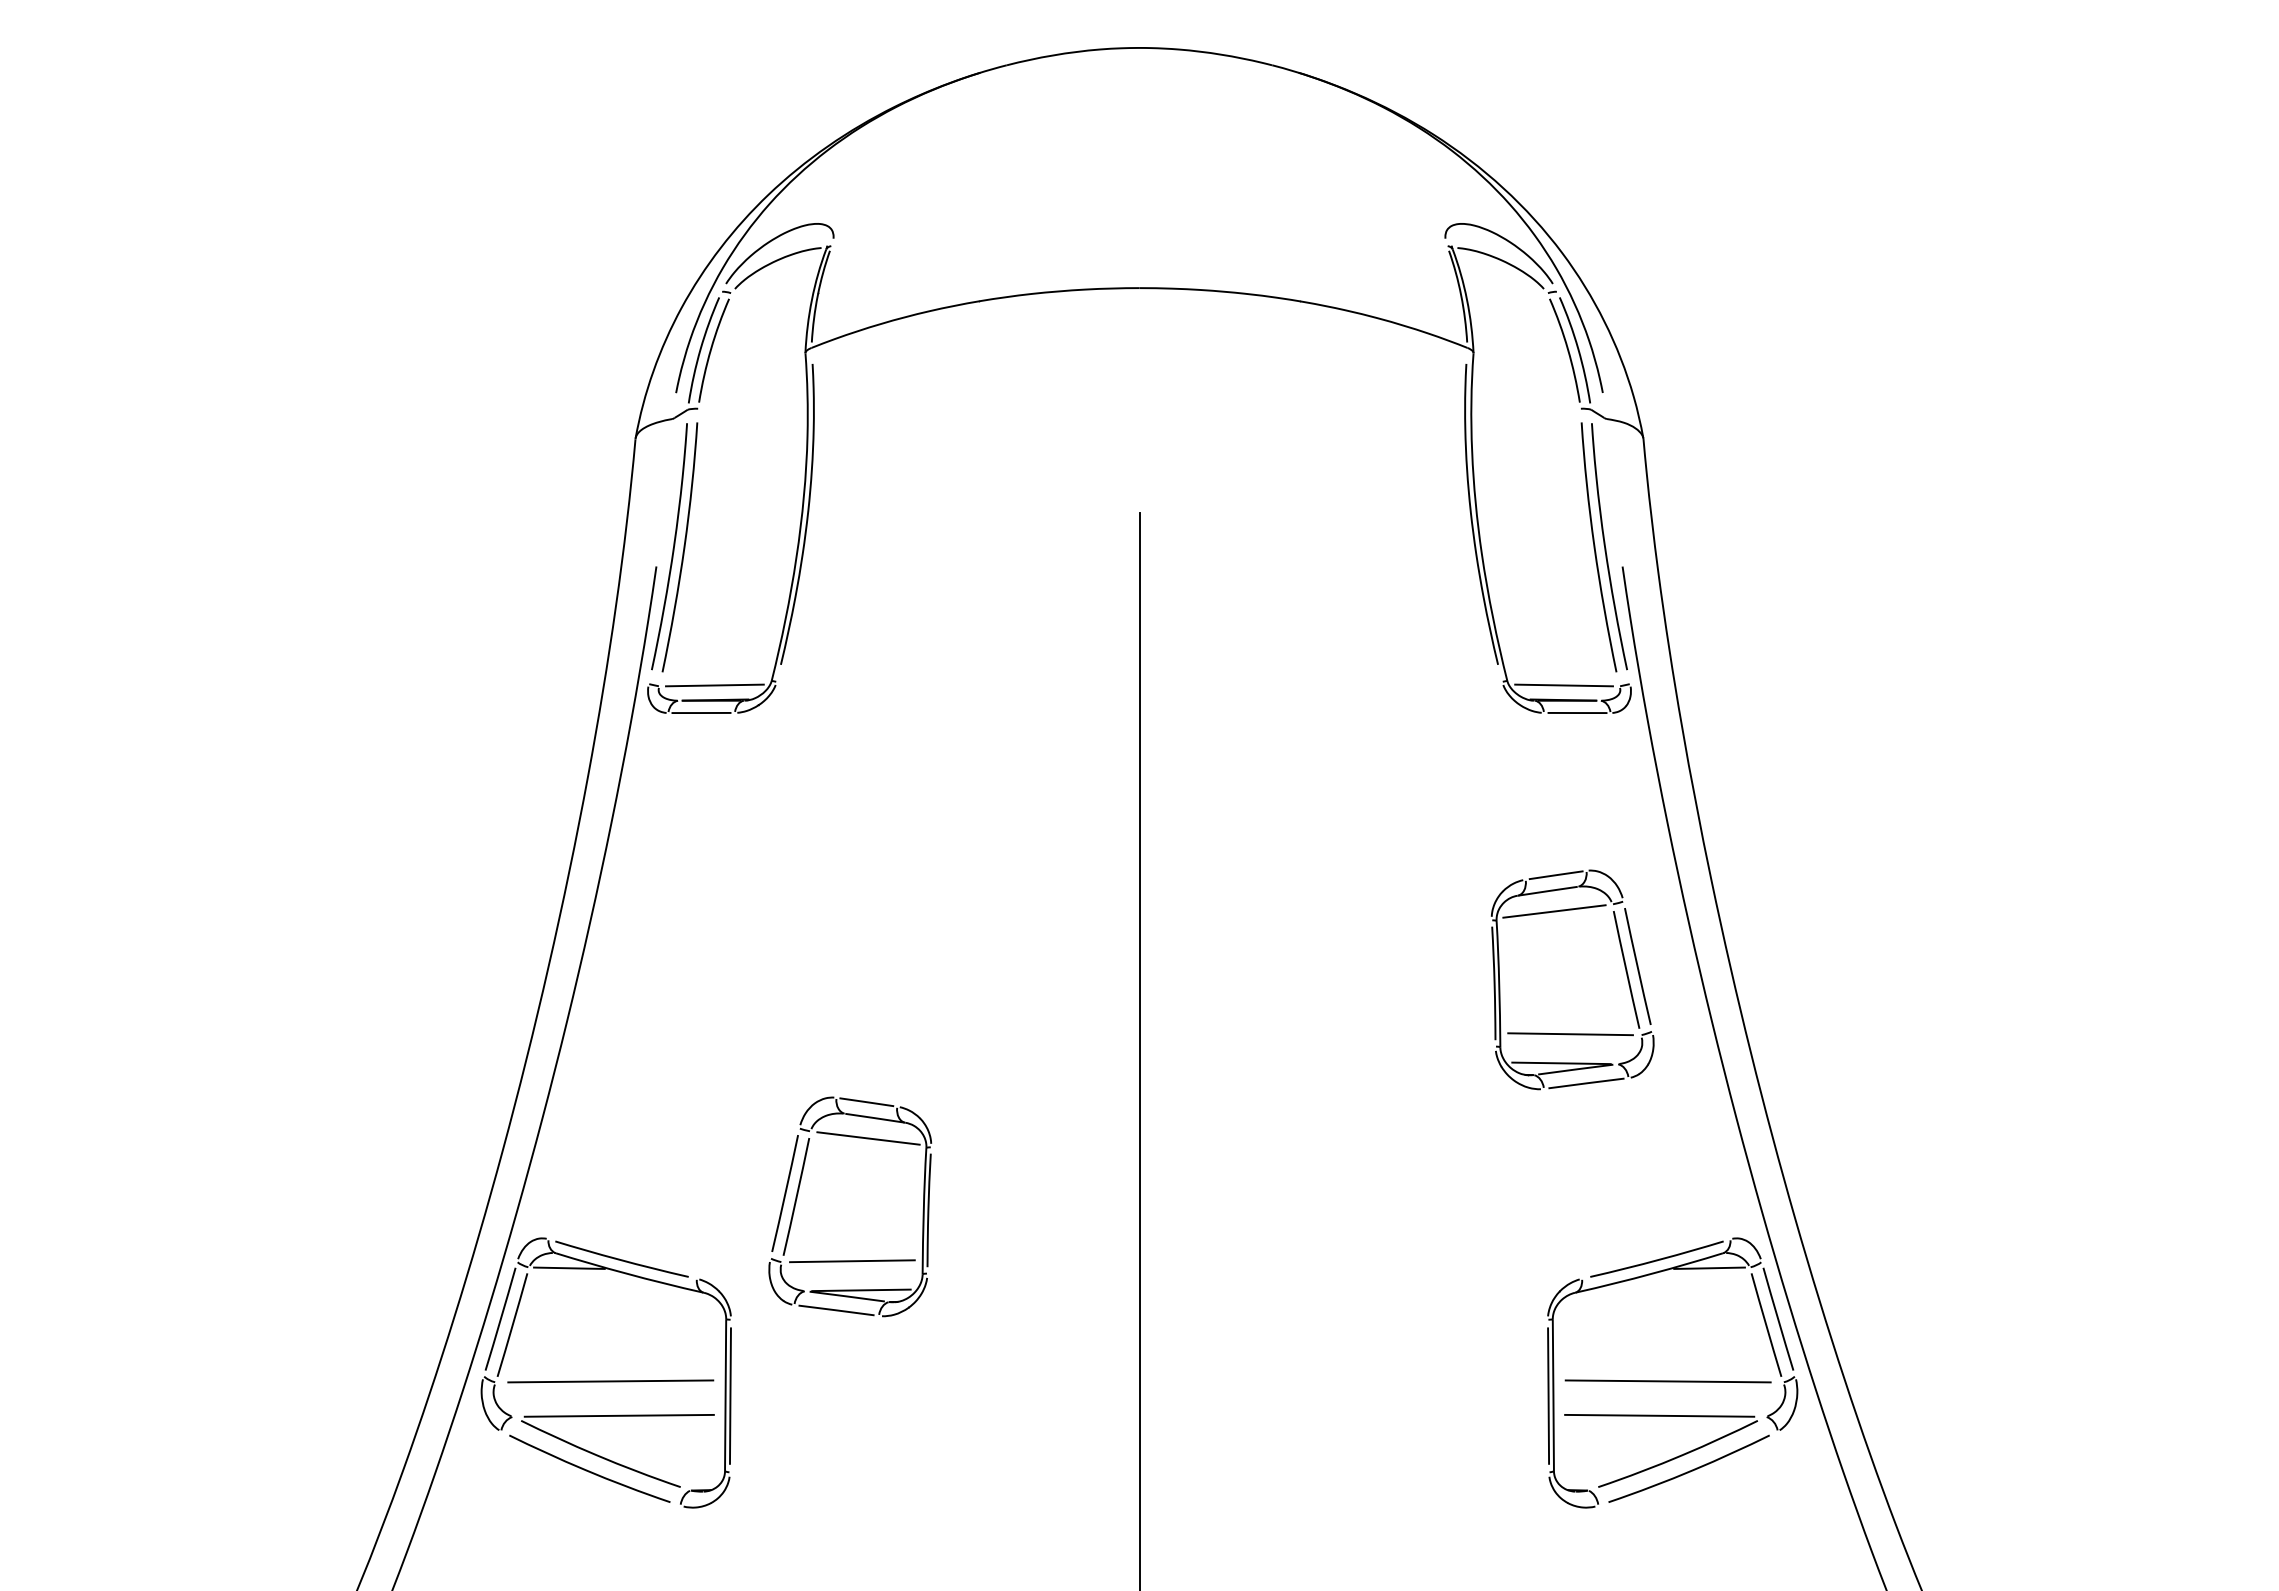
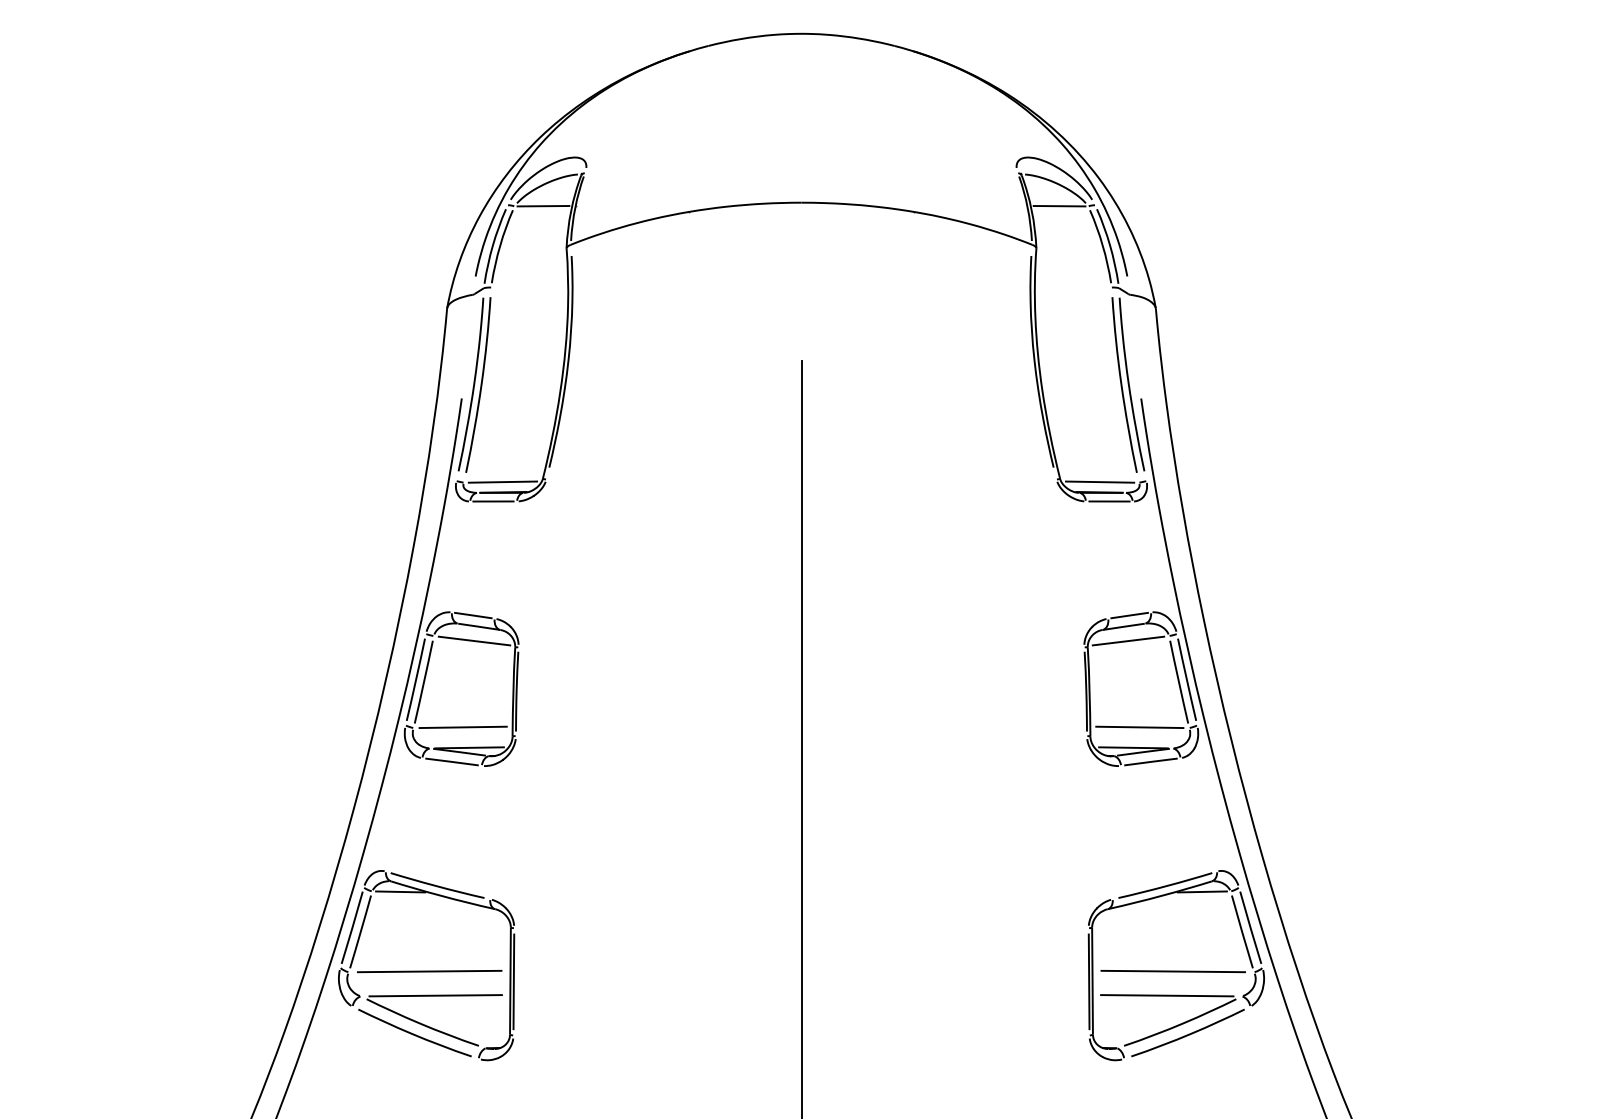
line: (772, 292) -> (543, 205), added
line: (1506, 292) -> (1059, 205), added
part: (1624, 967) -> (1177, 680), moved
part: (798, 1194) -> (425, 680), moved

